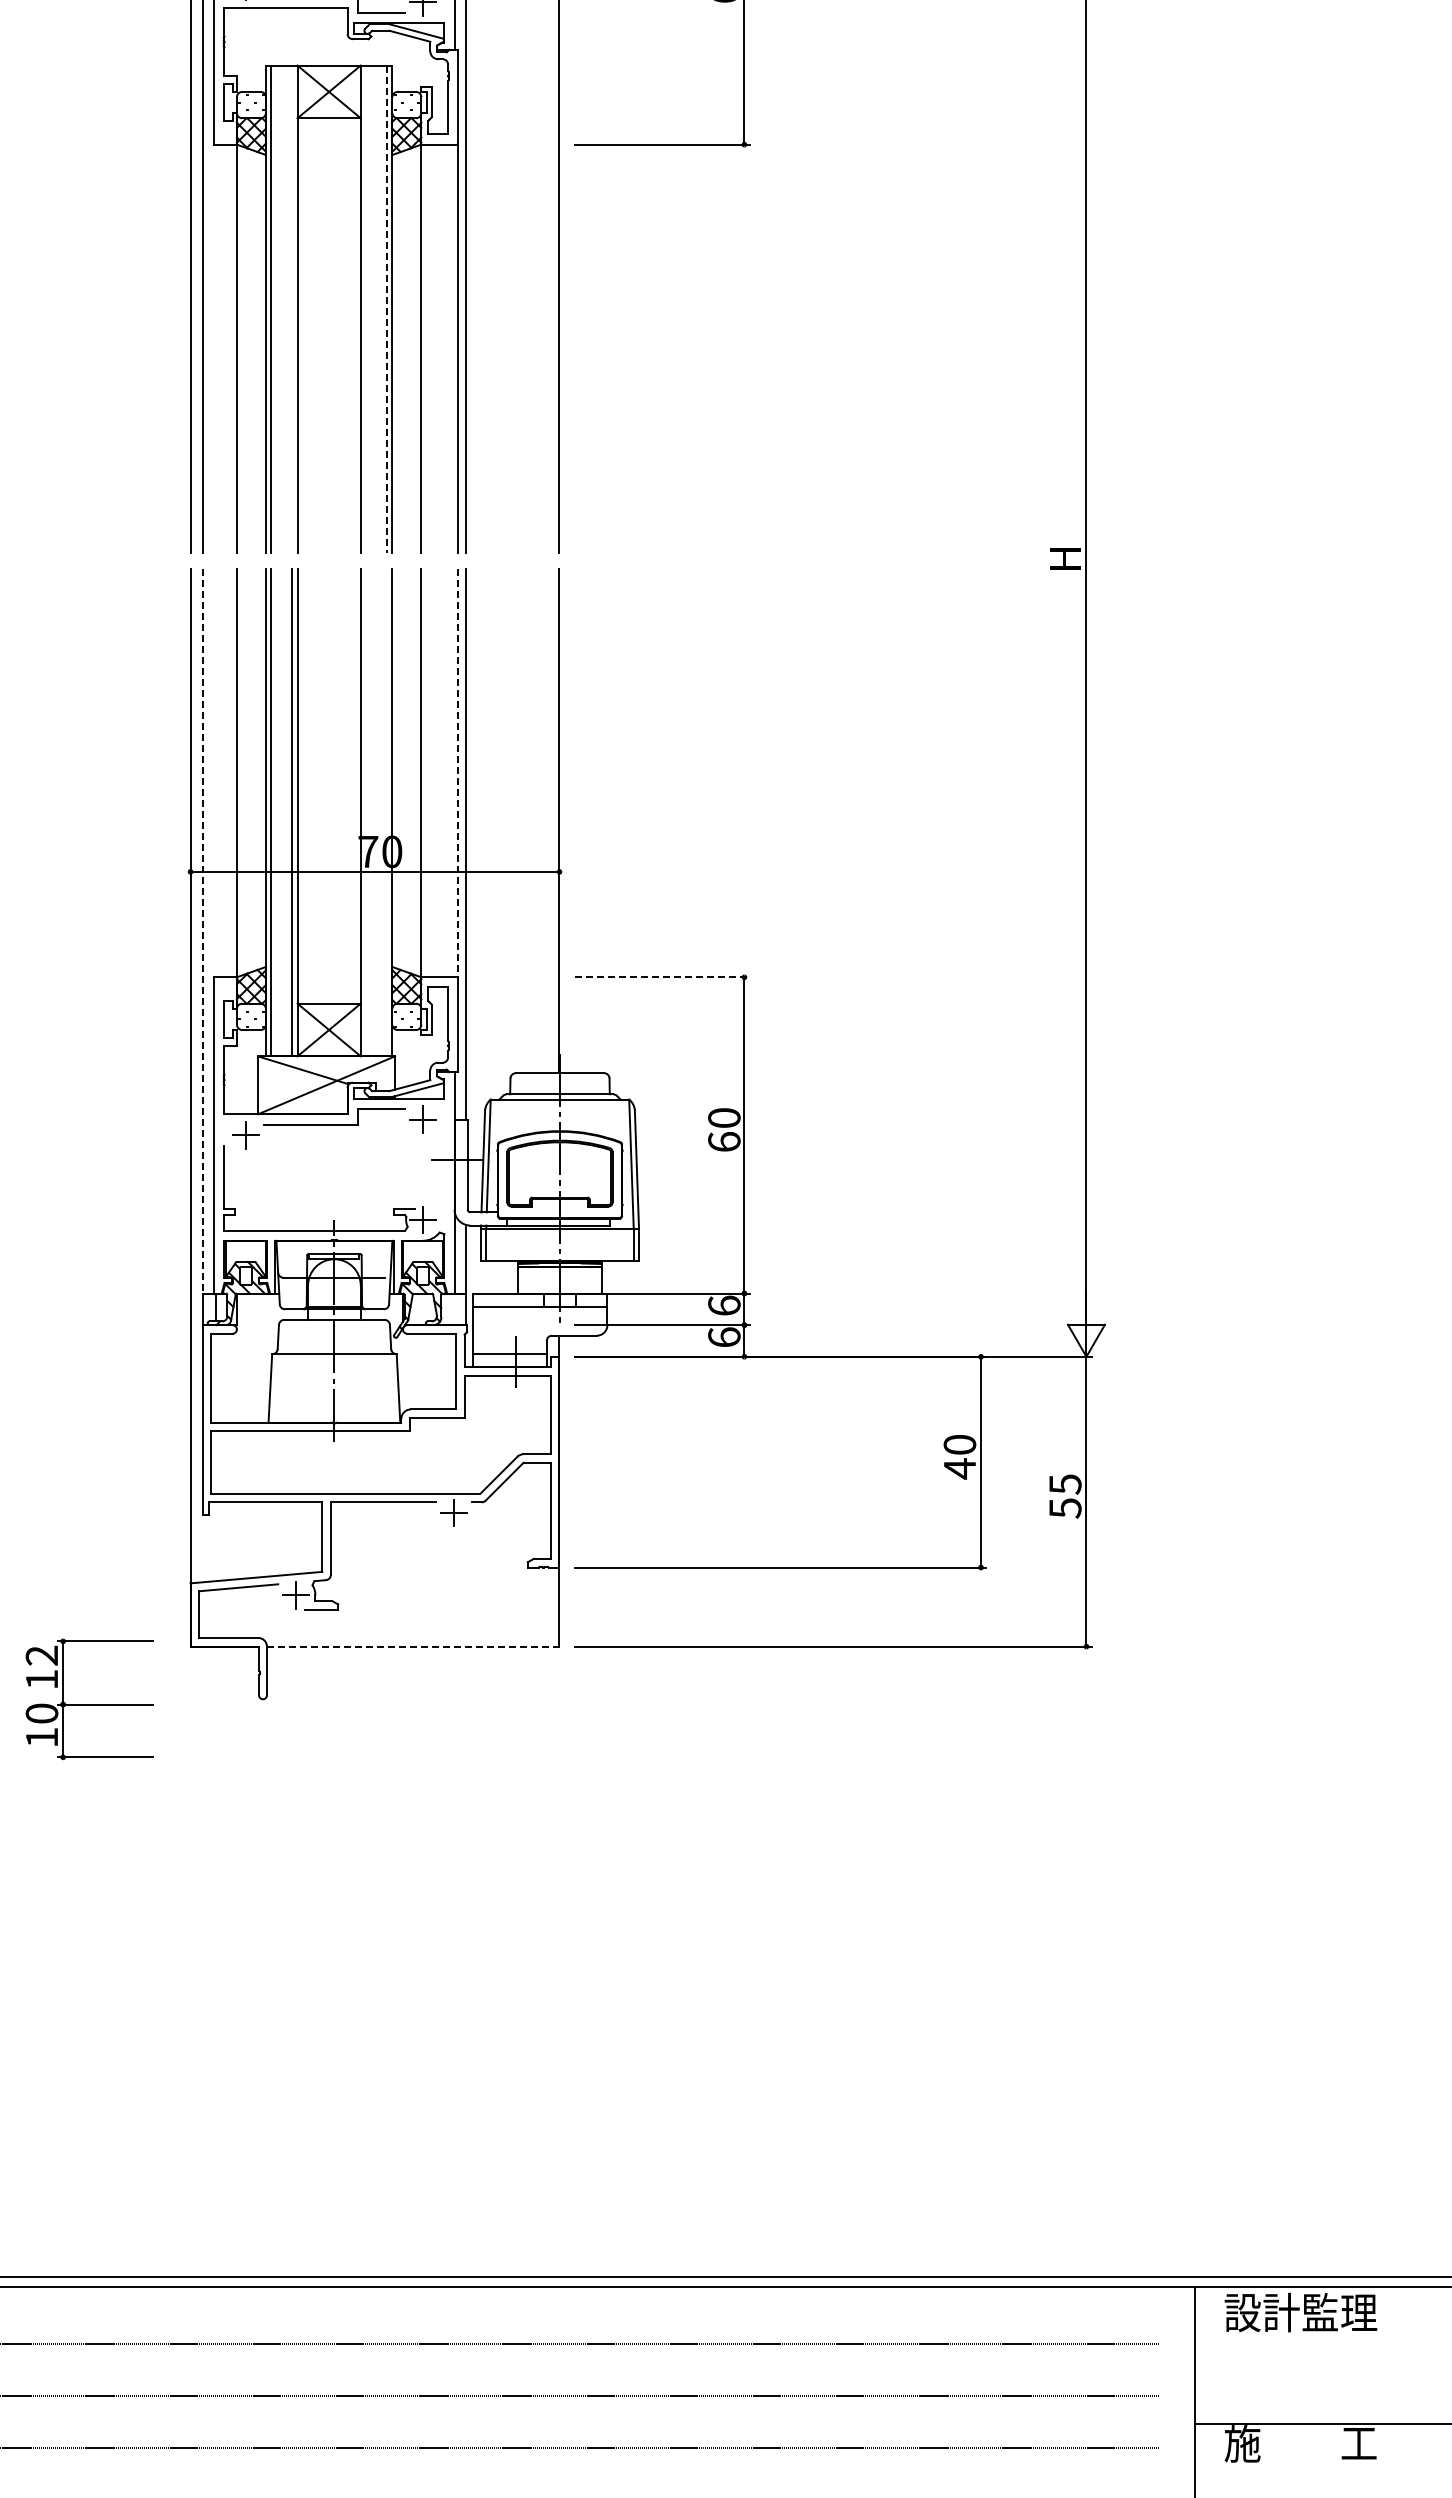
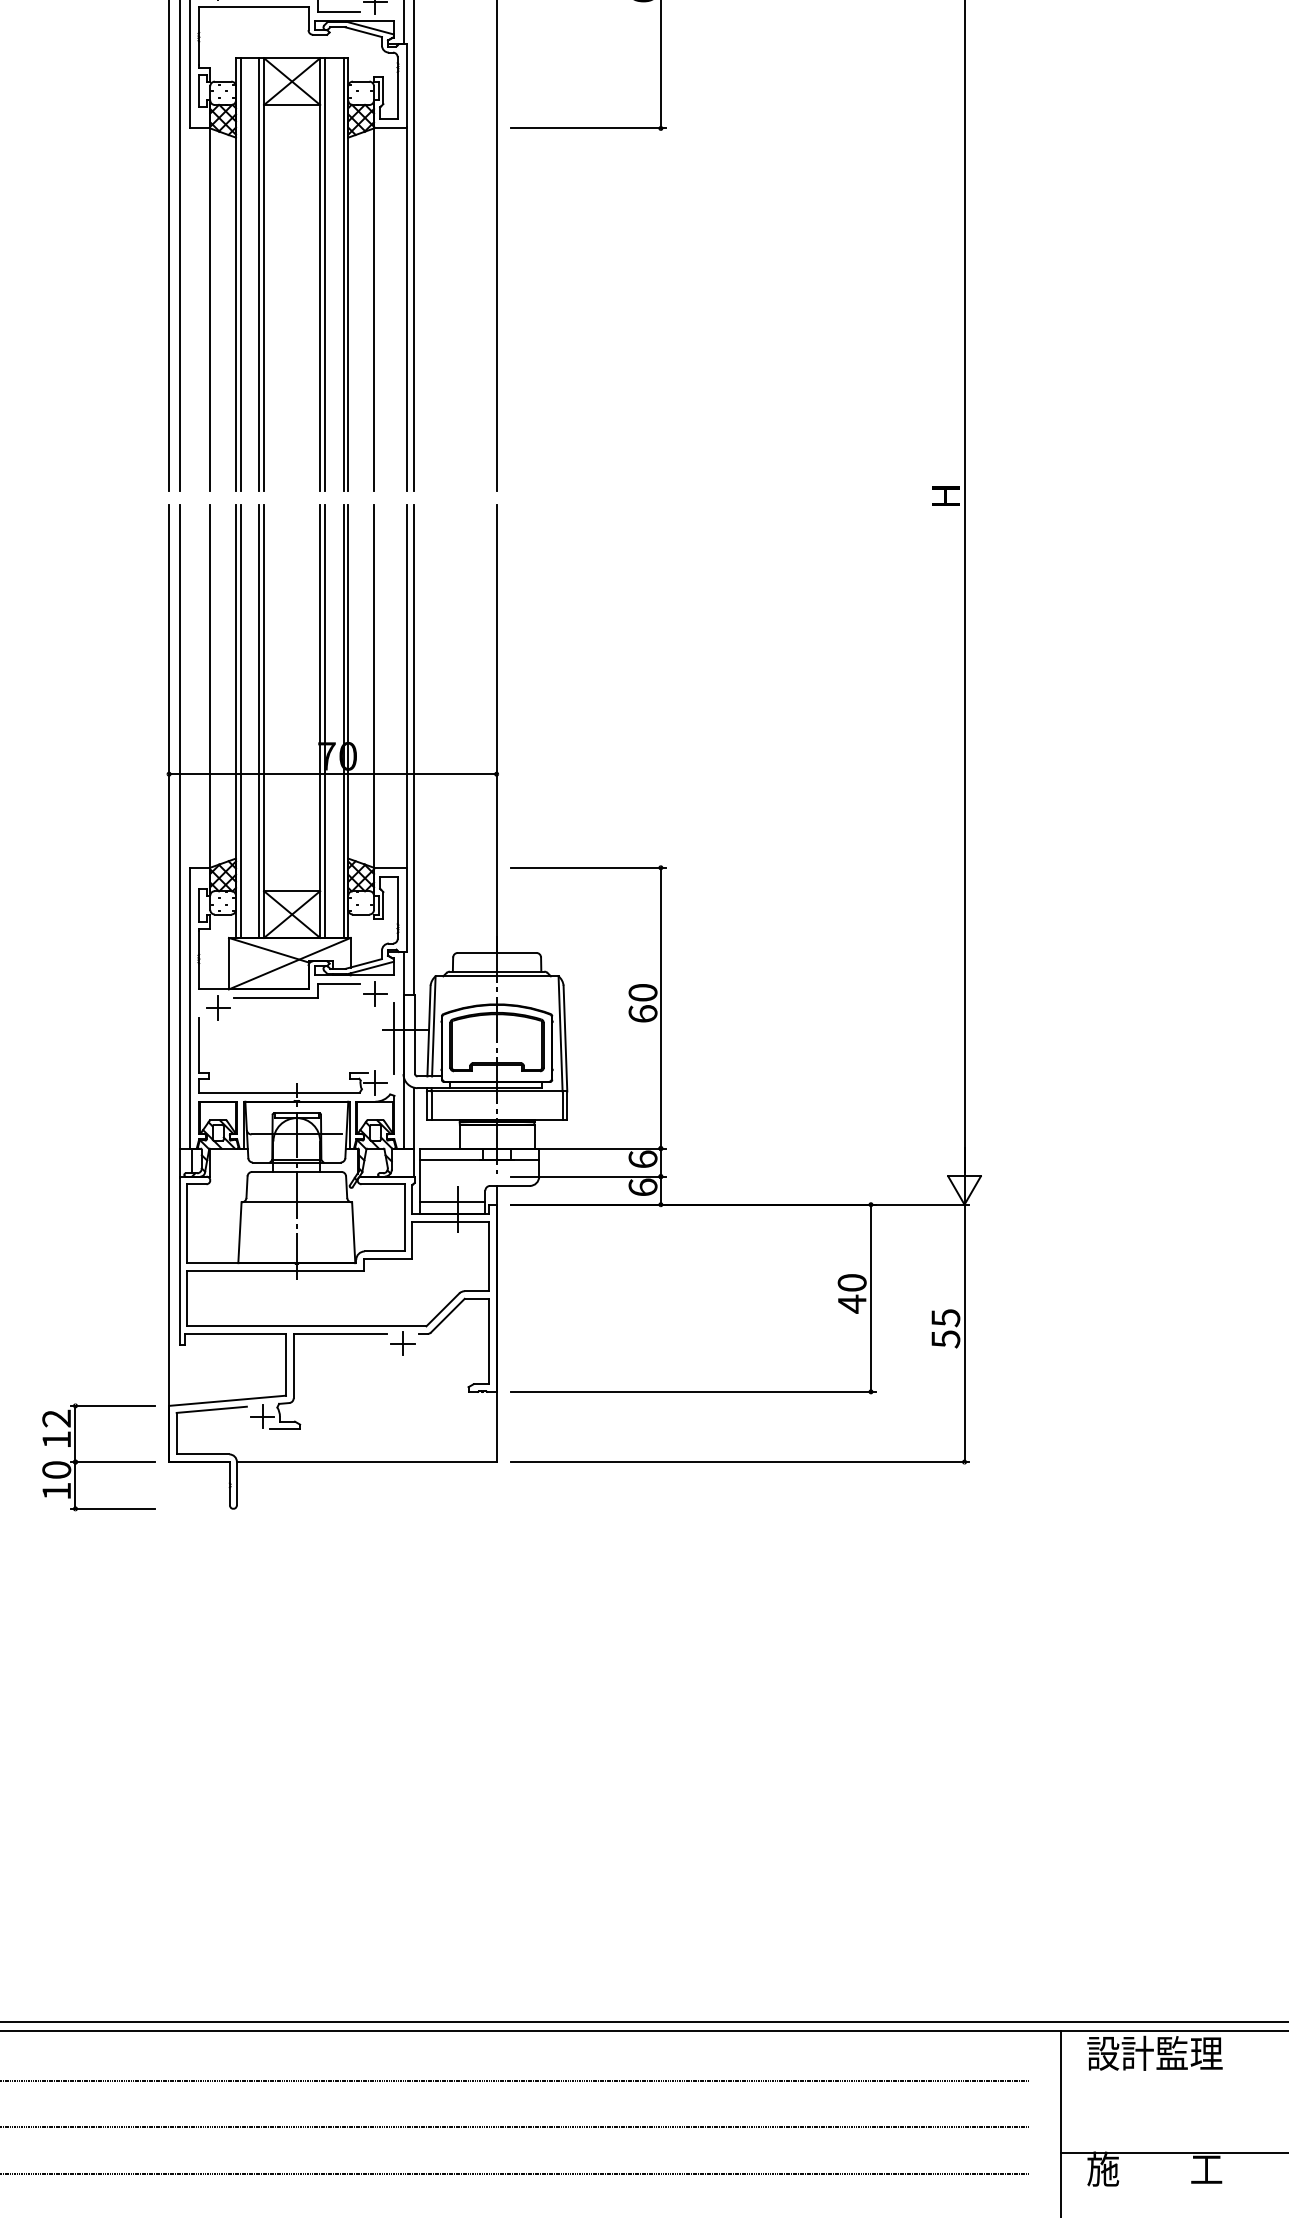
line: (292, 309) -> (259, 274), added
line: (366, 309) -> (325, 274), added
line: (387, 309) -> (343, 274), dashed -> solid
line: (458, 774) -> (406, 687), dashed -> solid
line: (366, 812) -> (325, 721), added
line: (387, 812) -> (343, 721), added
line: (202, 931) -> (179, 827), dashed -> solid
line: (662, 977) -> (588, 867), dashed -> solid
line: (444, 1169) -> (394, 1038), added
line: (413, 1646) -> (367, 1461), dashed -> solid
part: (89, 1698) -> (98, 1456), moved

